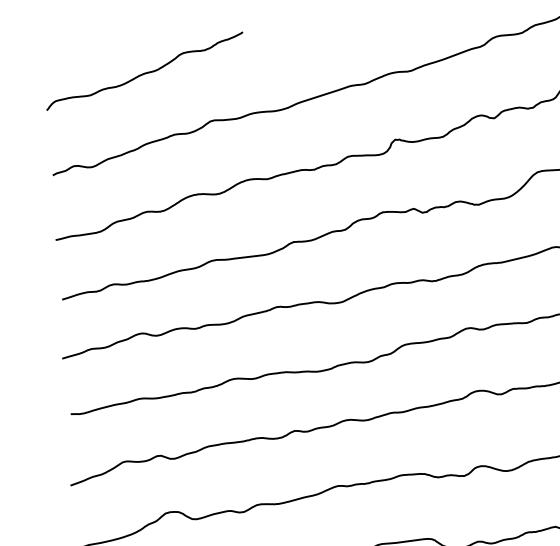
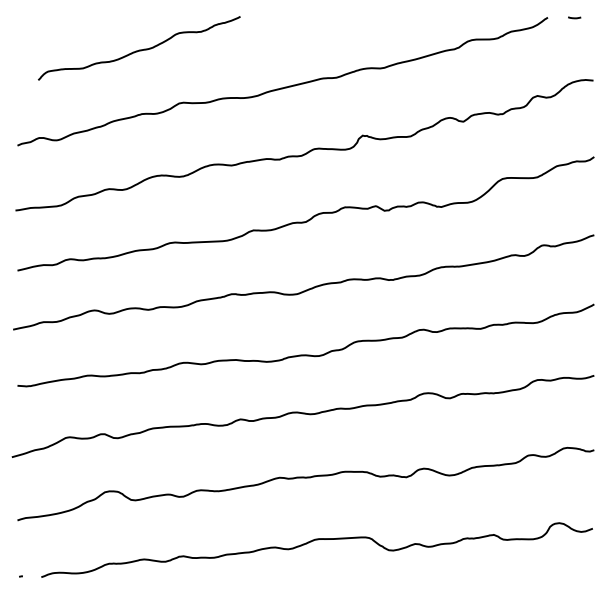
curve: (145, 72) -> (139, 49), moved

